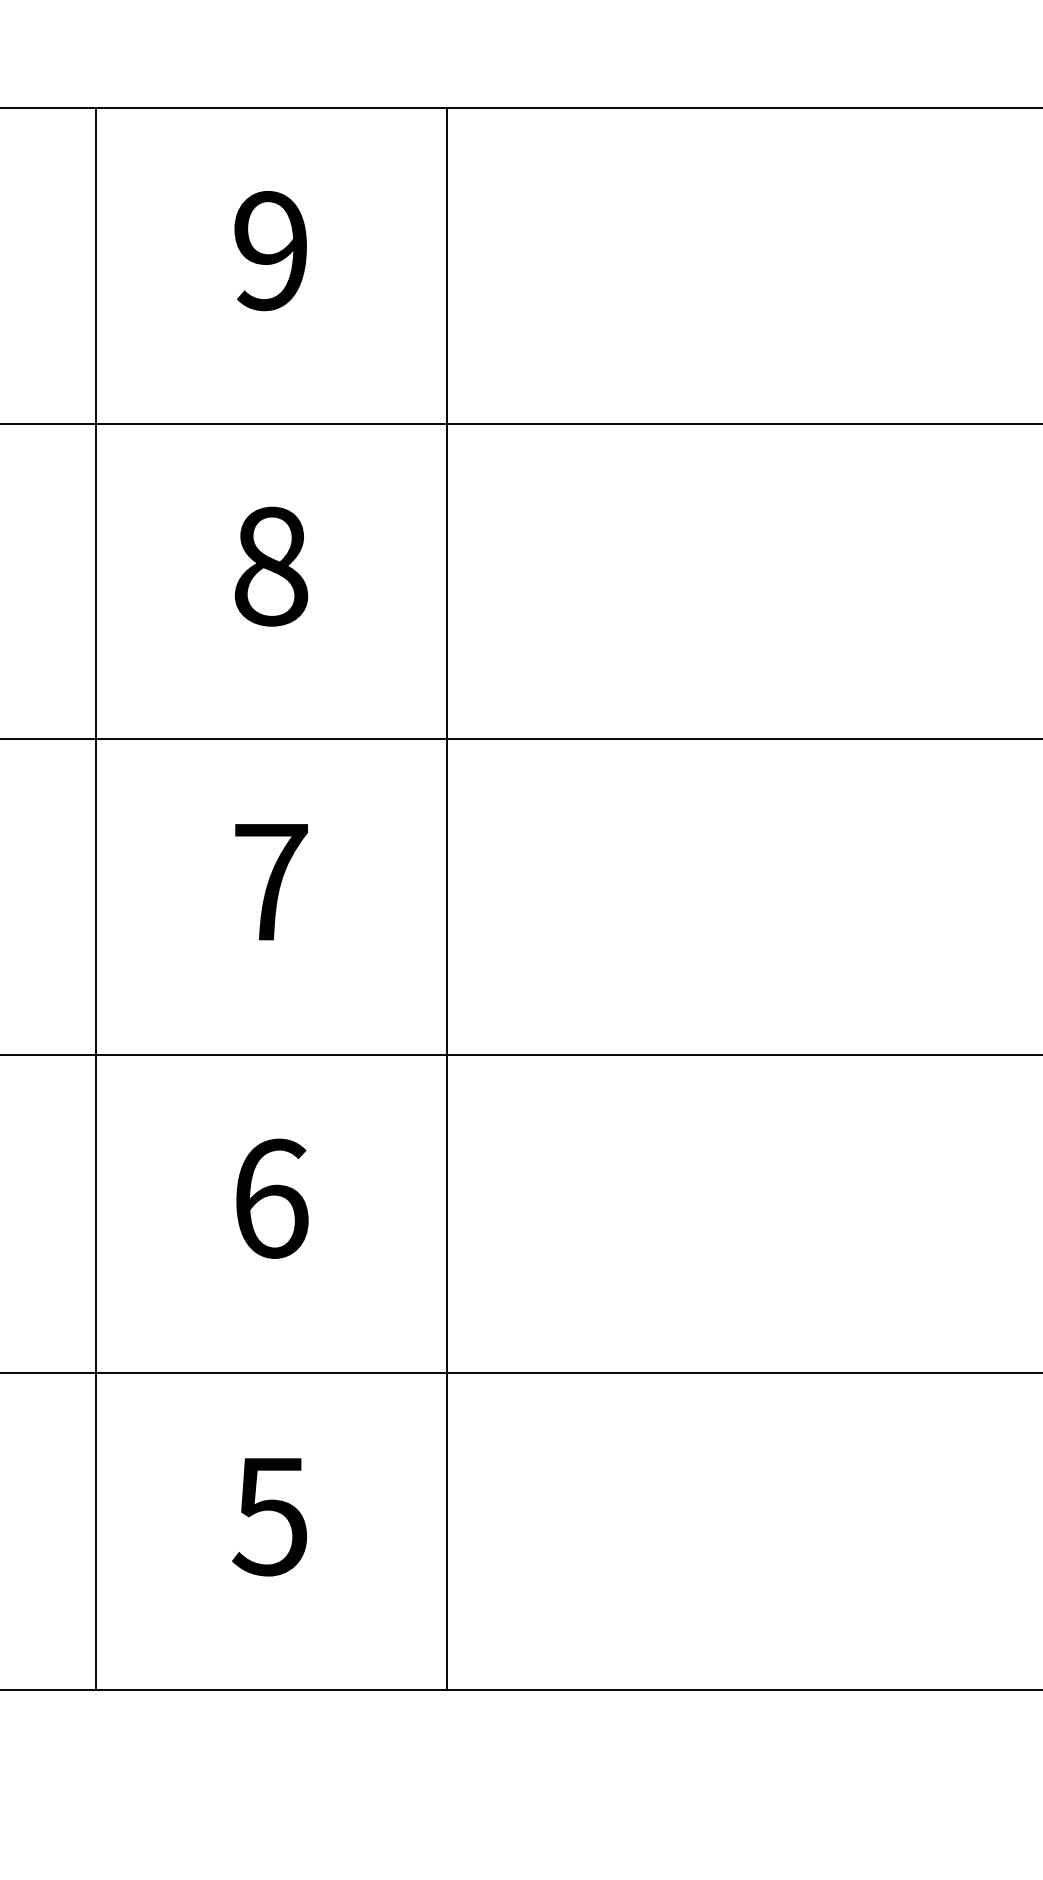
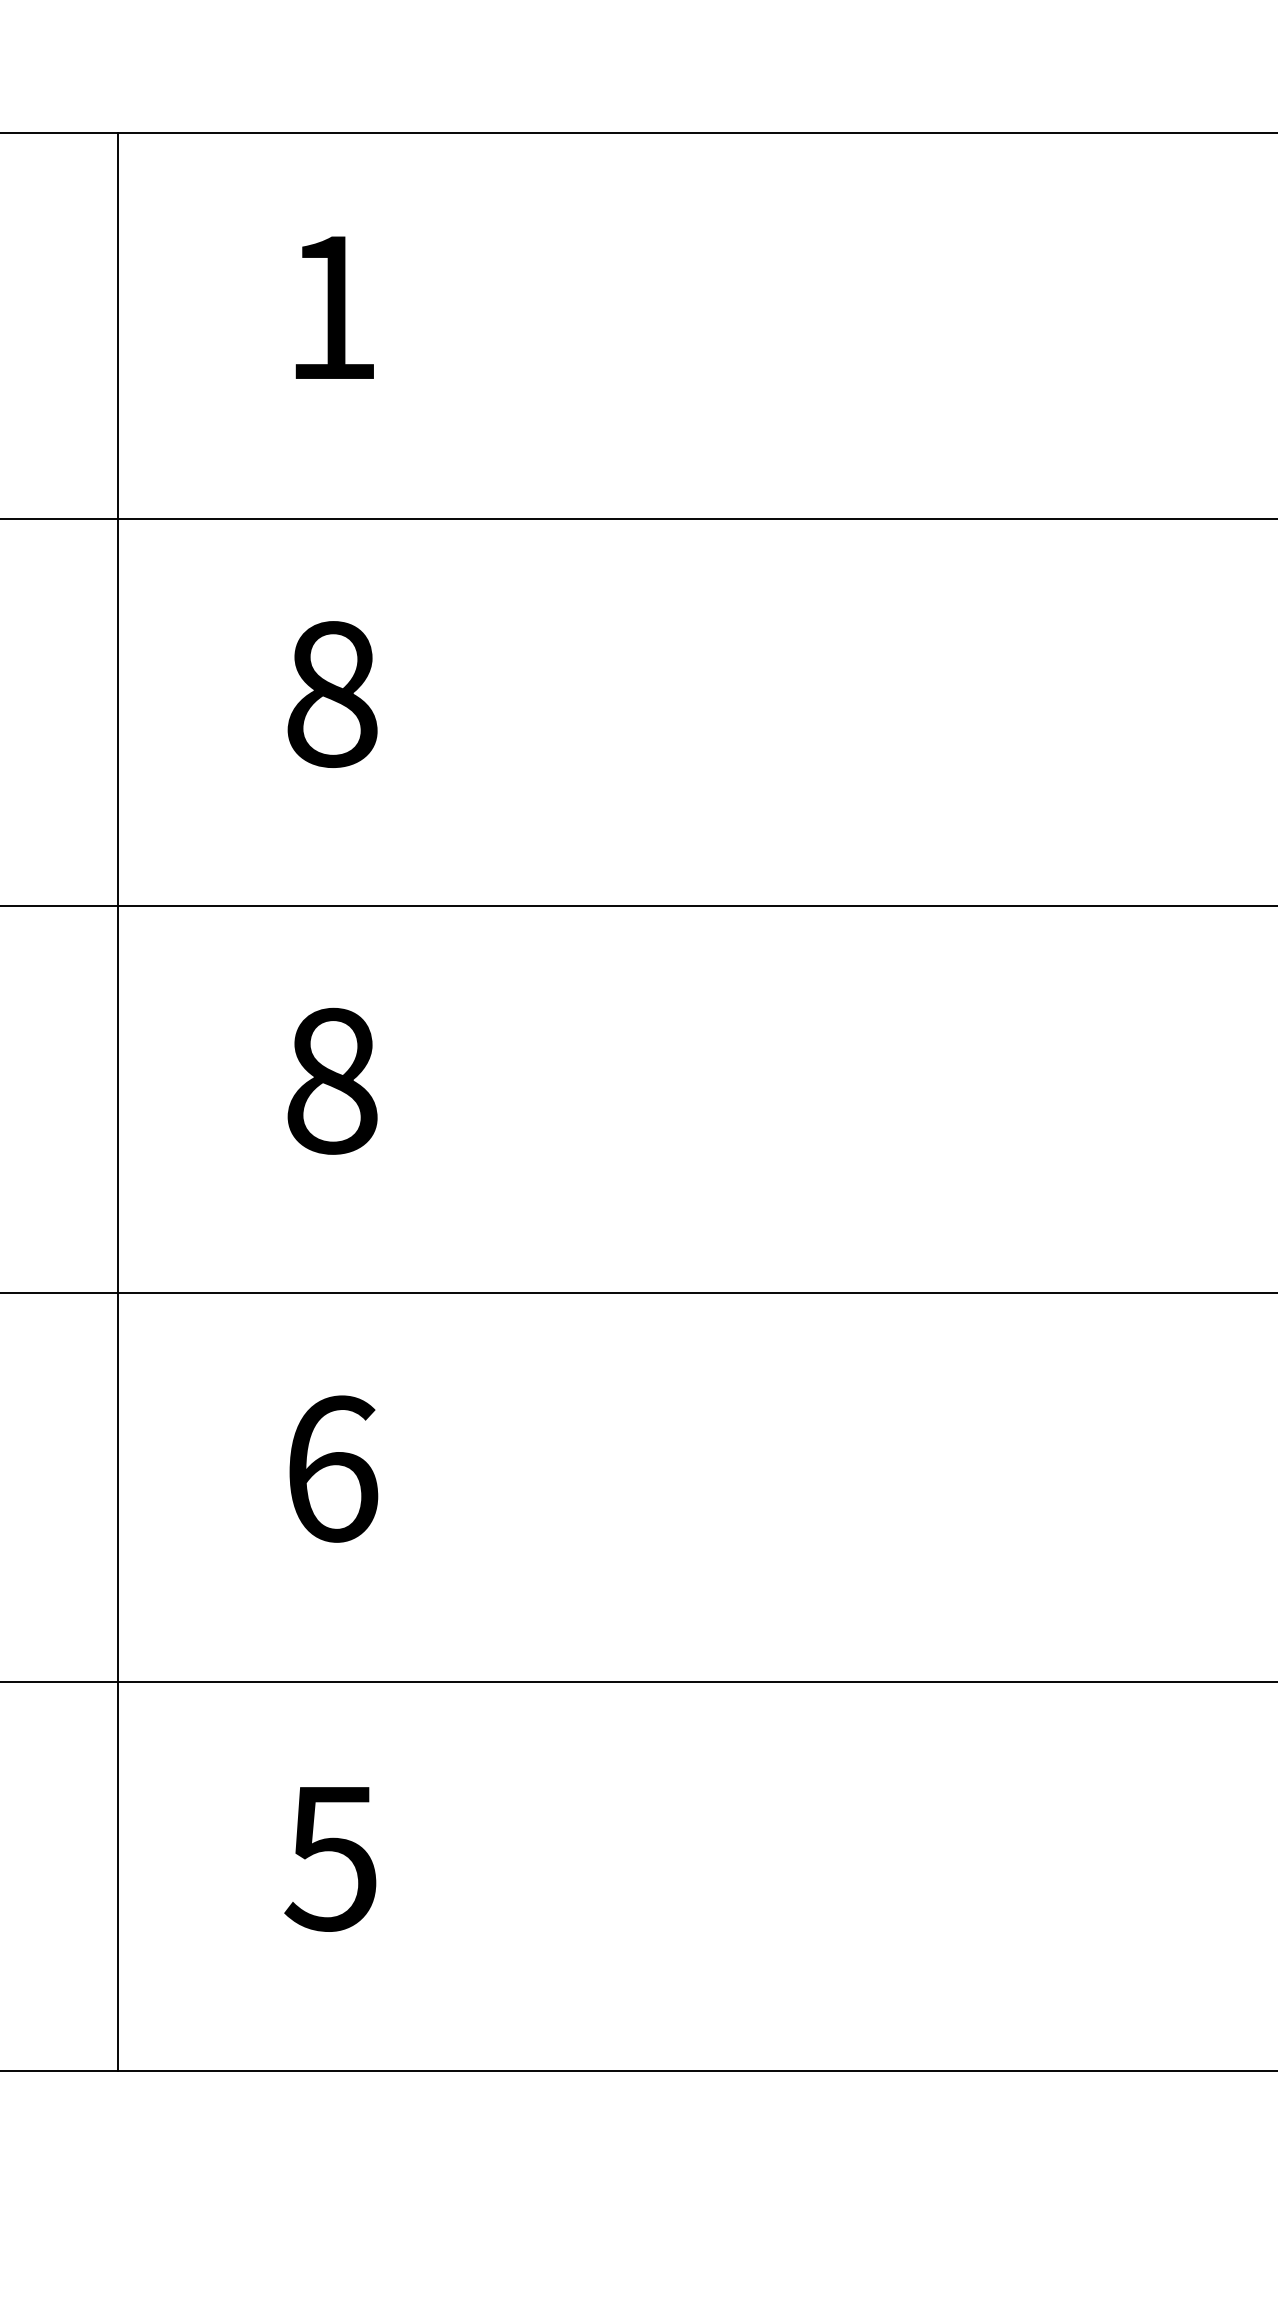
text: (270, 250) -> (331, 307), 9 -> 1
text: (271, 882) -> (332, 1081), 7 -> 8
line: (446, 899) -> (547, 1102), removed

